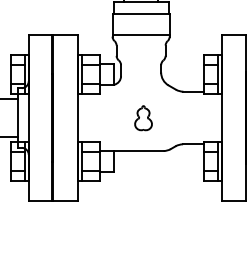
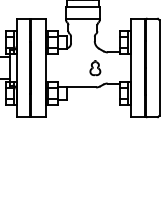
part: (143, 118) -> (95, 68), moved

